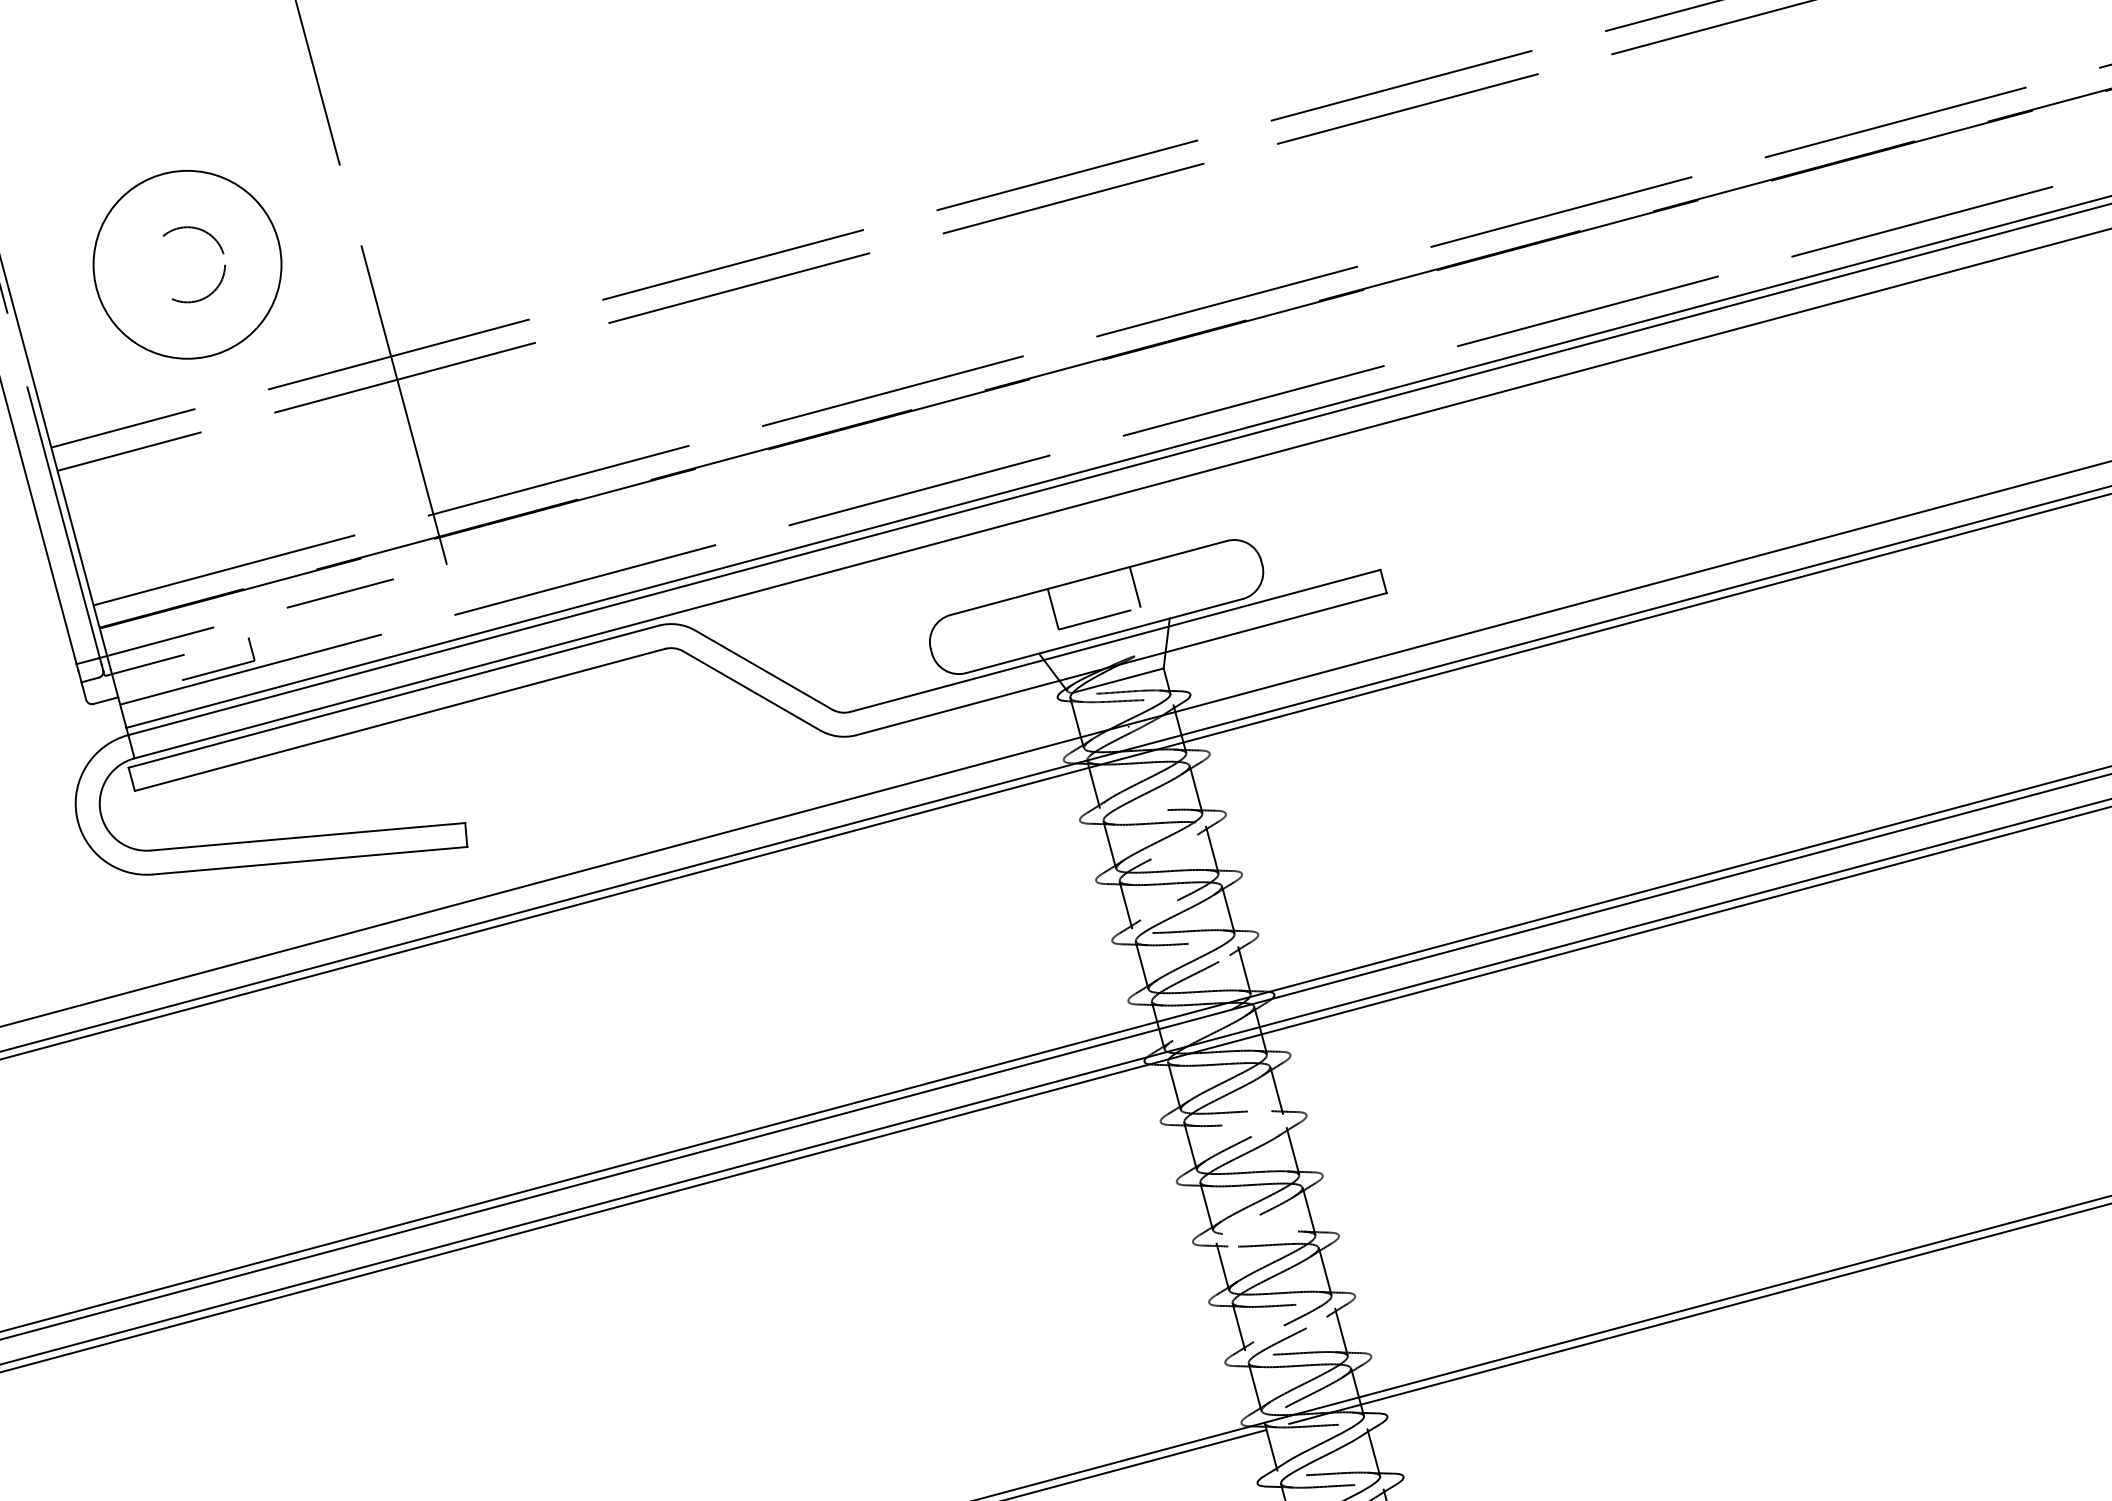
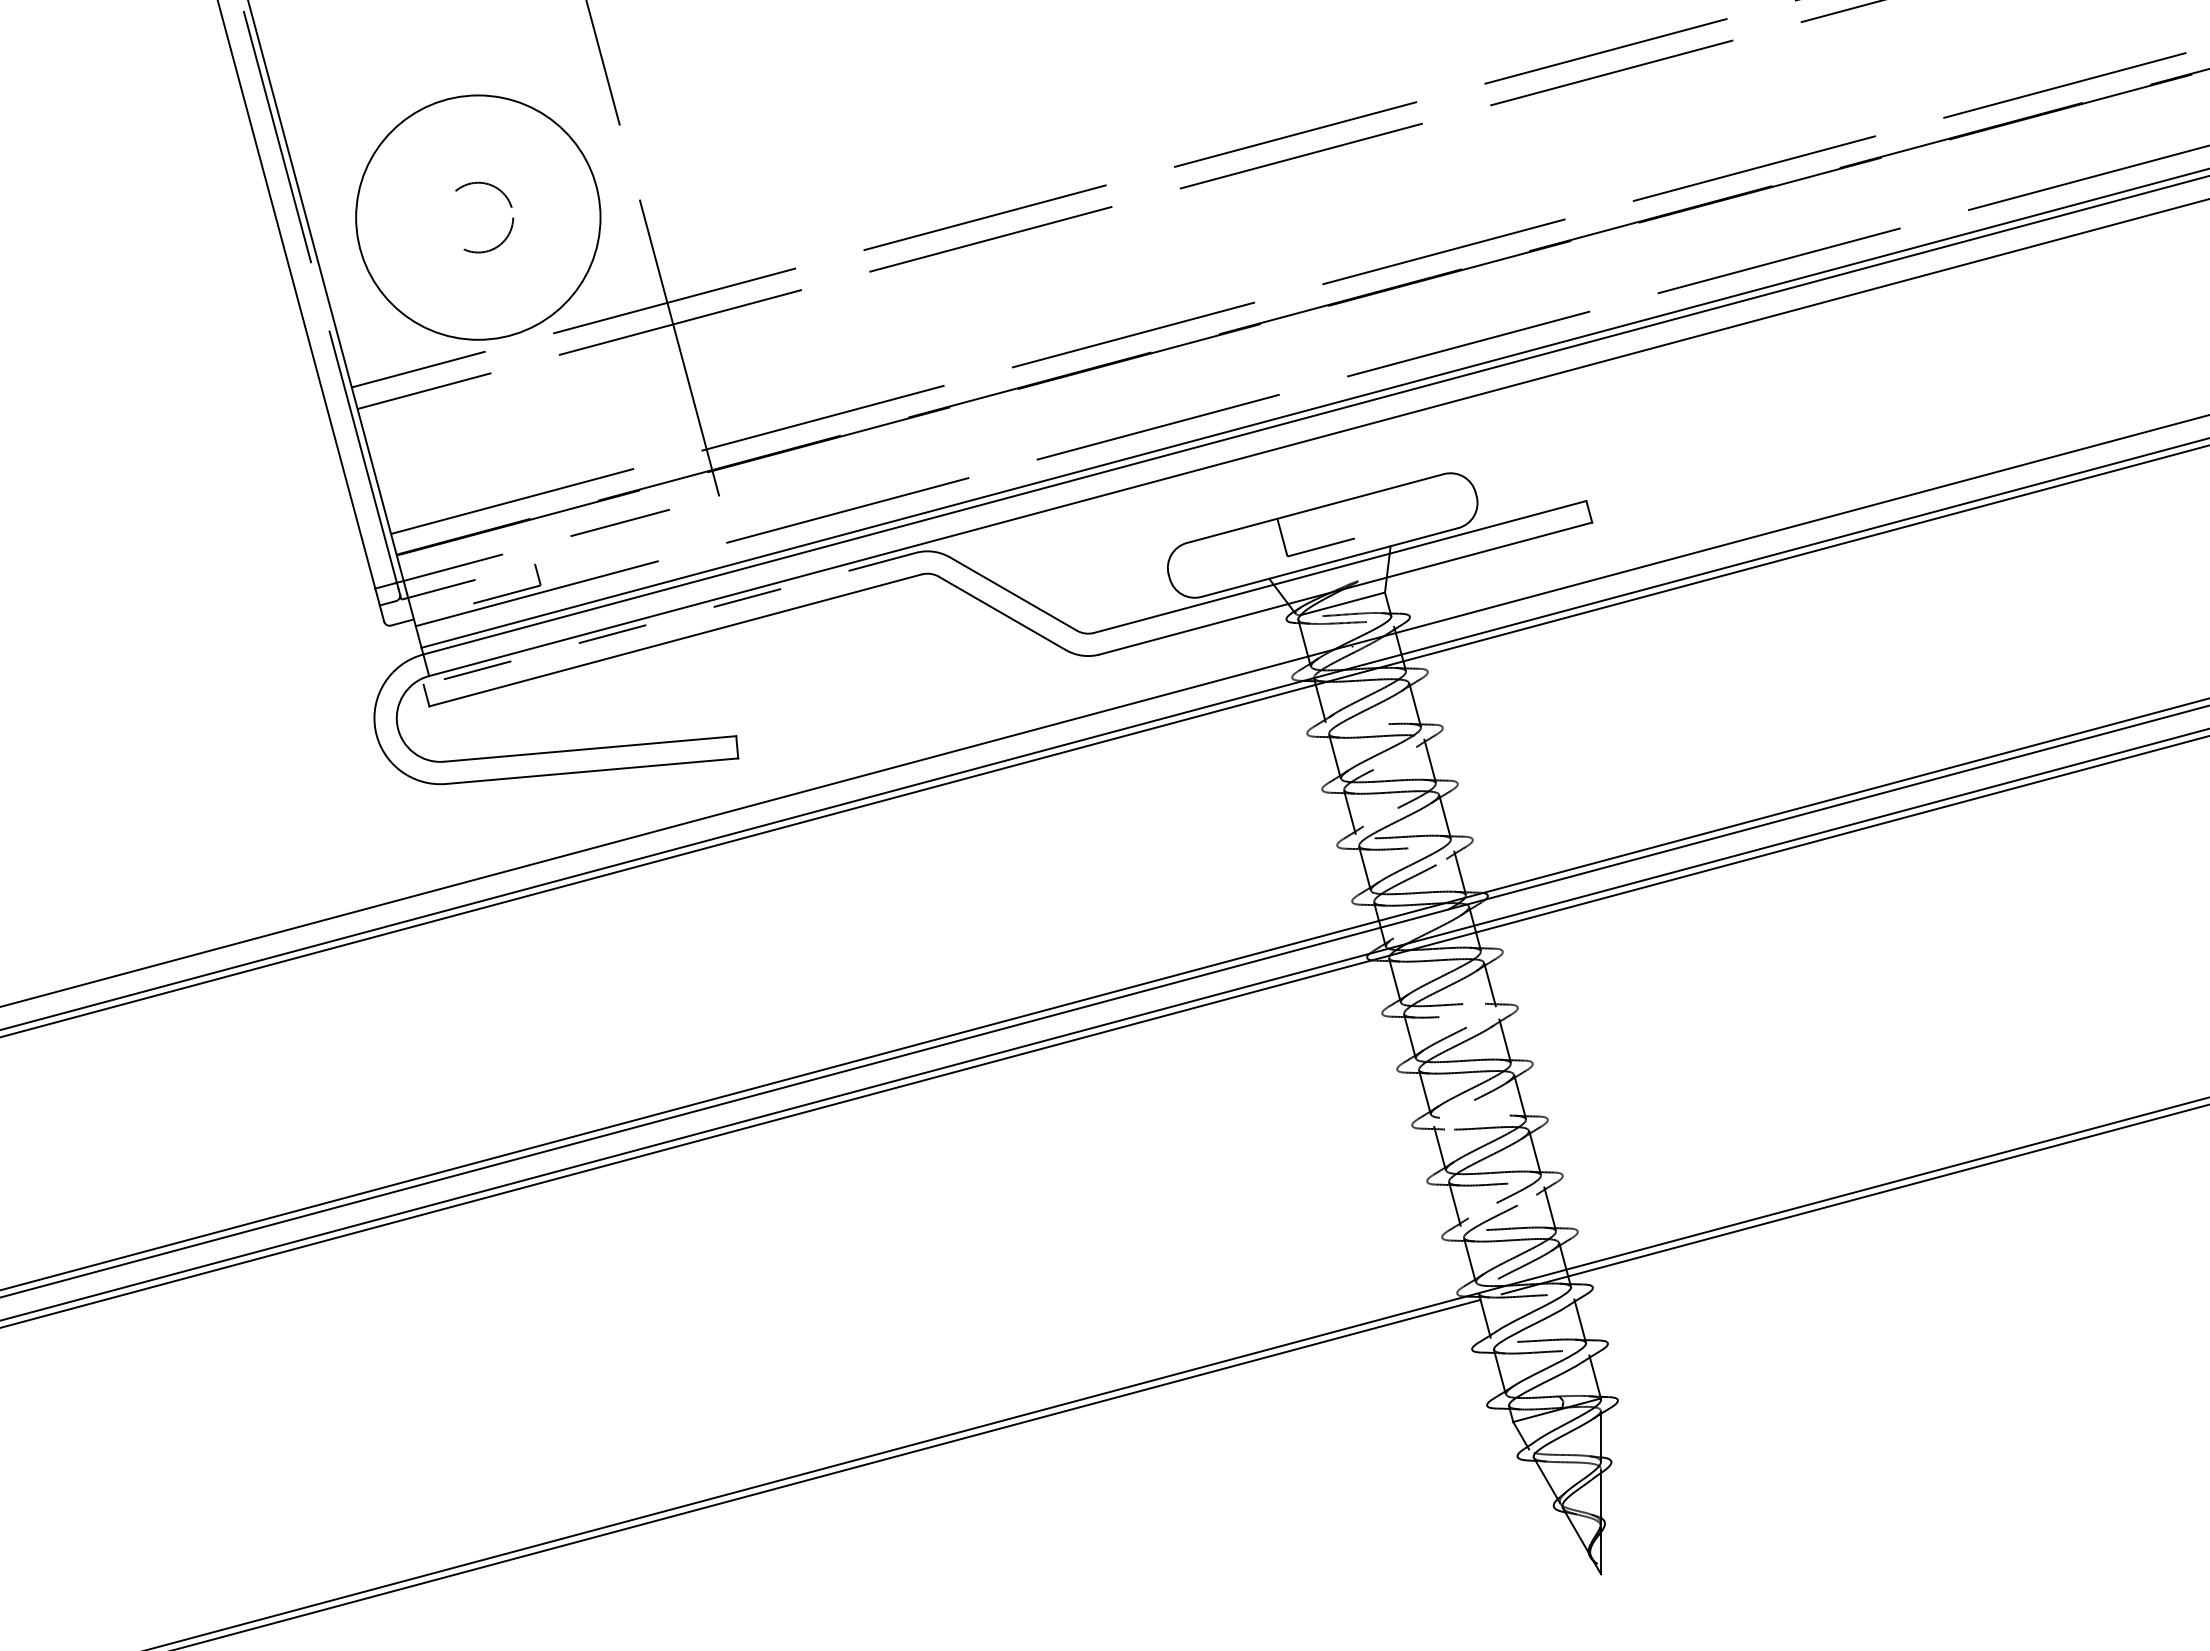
circle: (187, 264) -> (478, 217), size x1.4
line: (1135, 587) -> (1358, 517), removed
line: (393, 696) -> (669, 618), solid -> dashed

